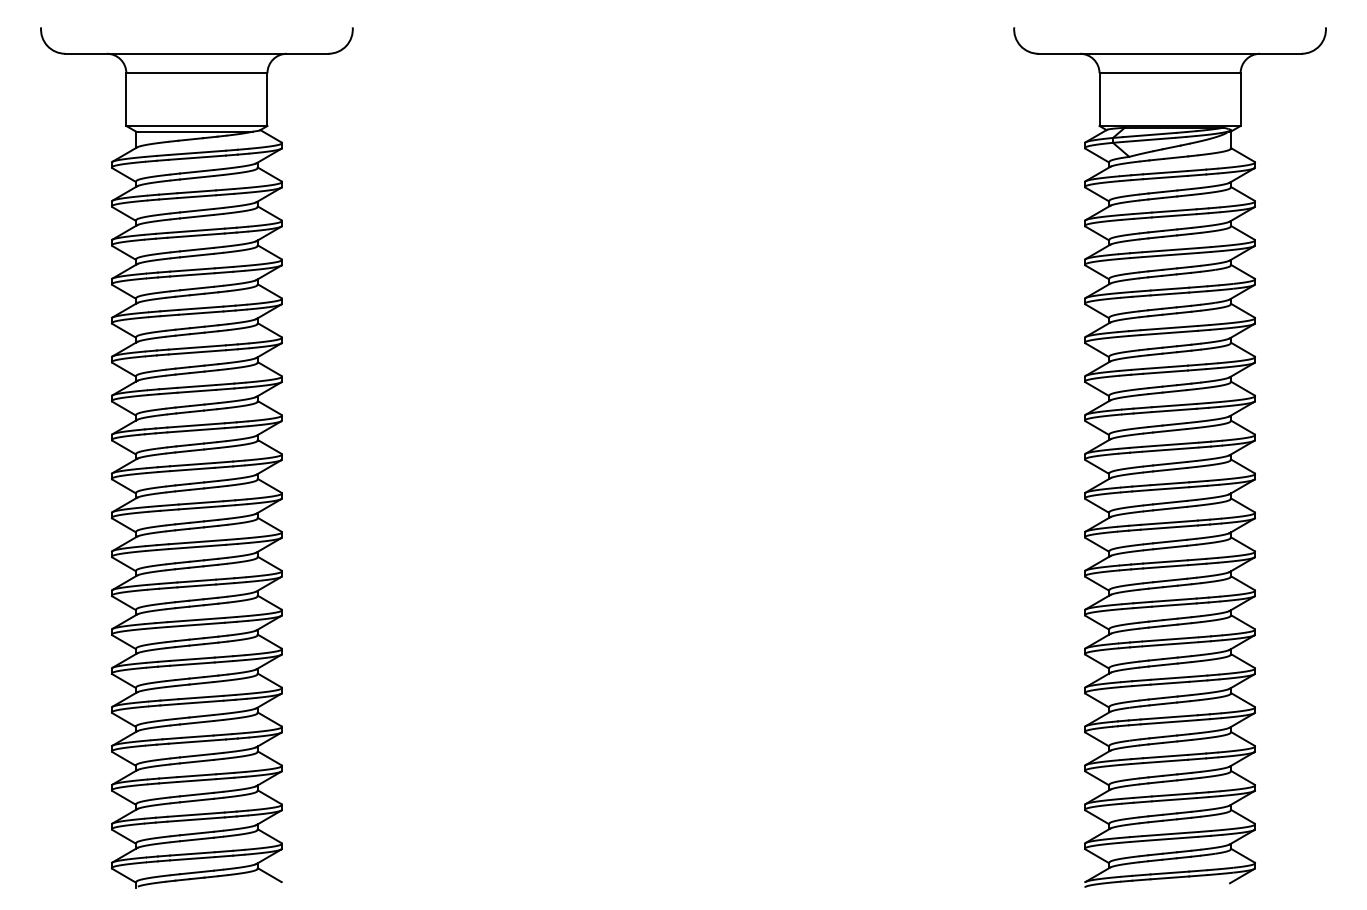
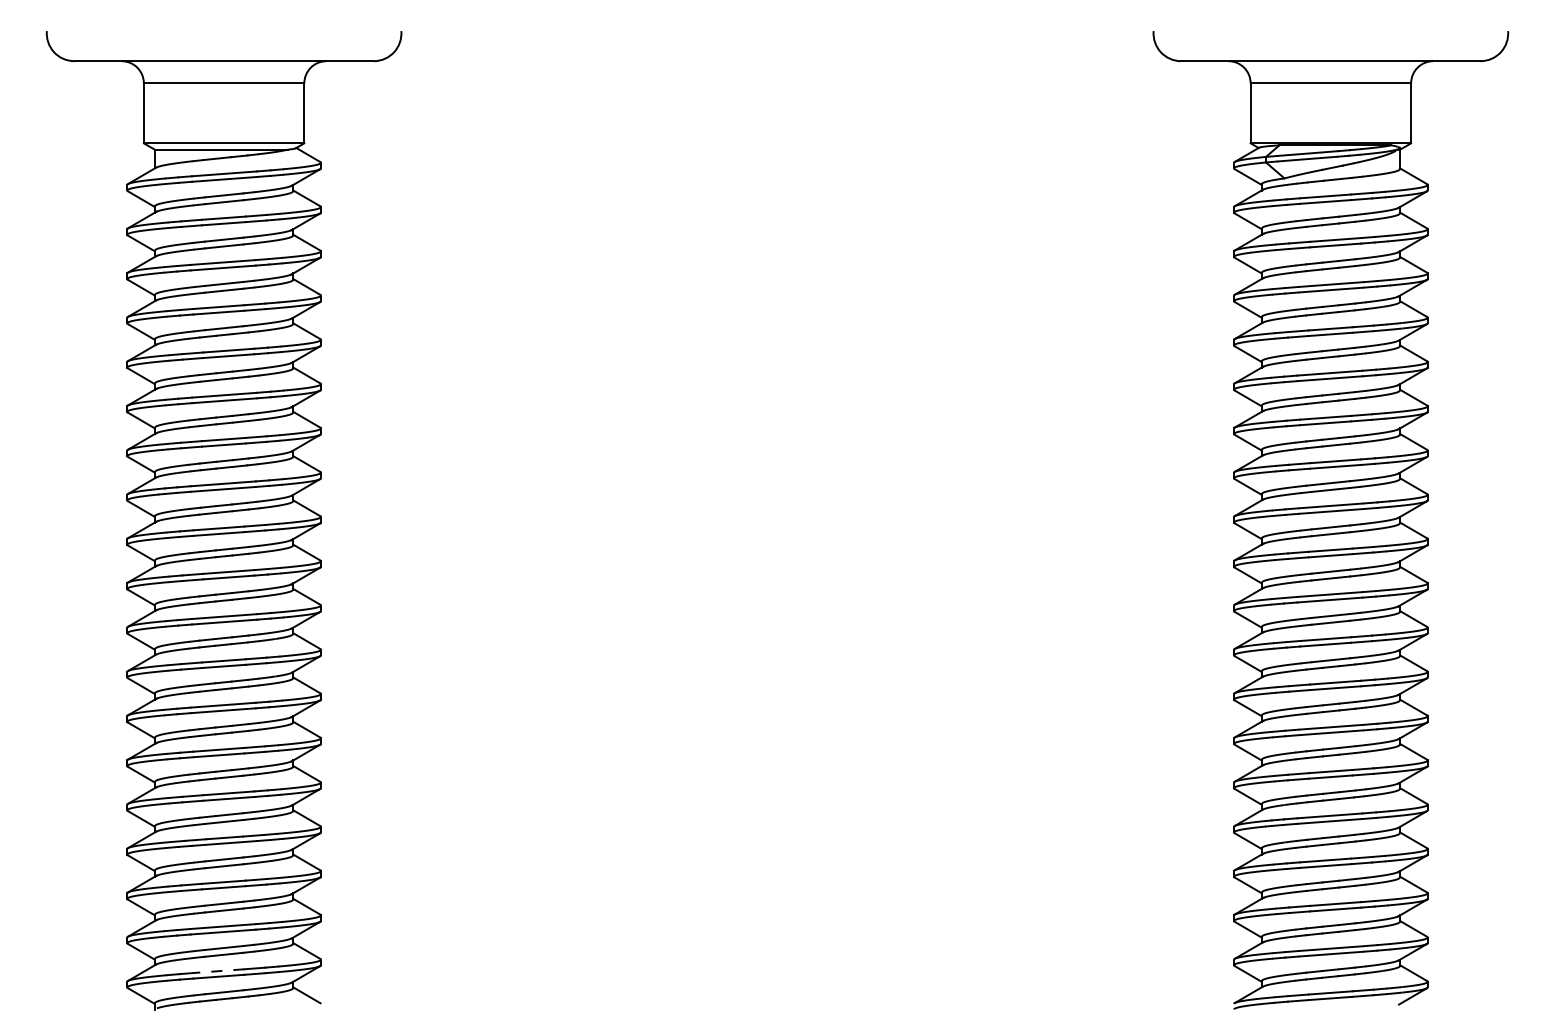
line: (191, 853) -> (217, 970), solid -> dashed

